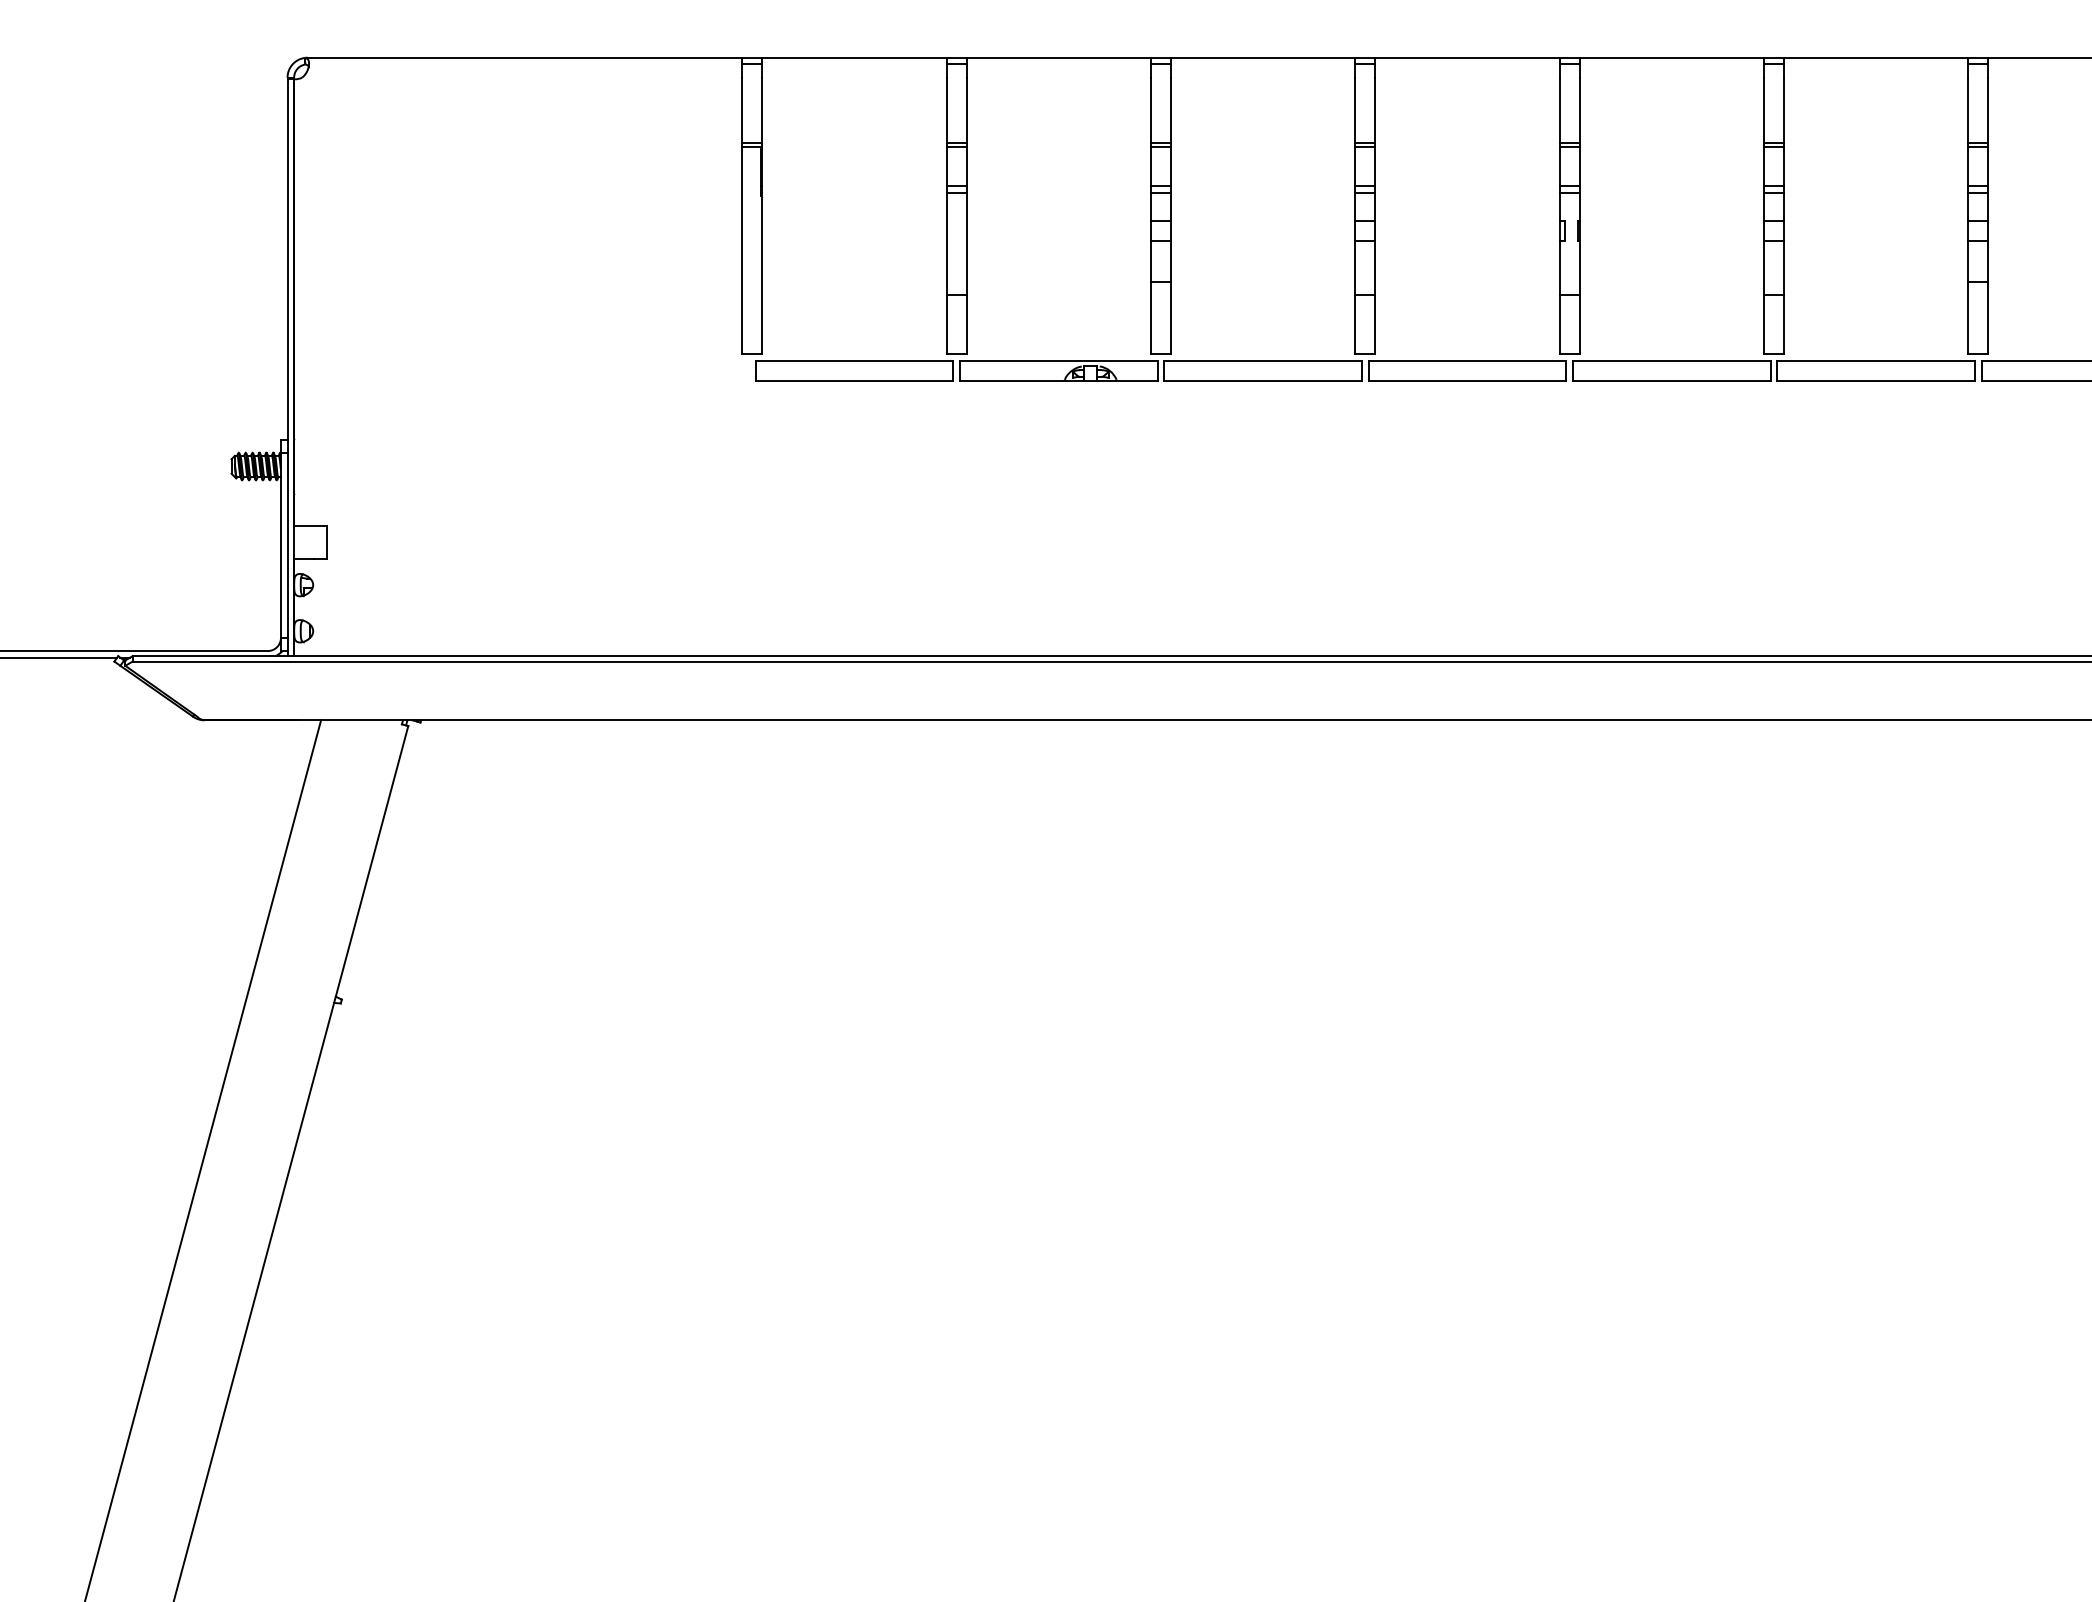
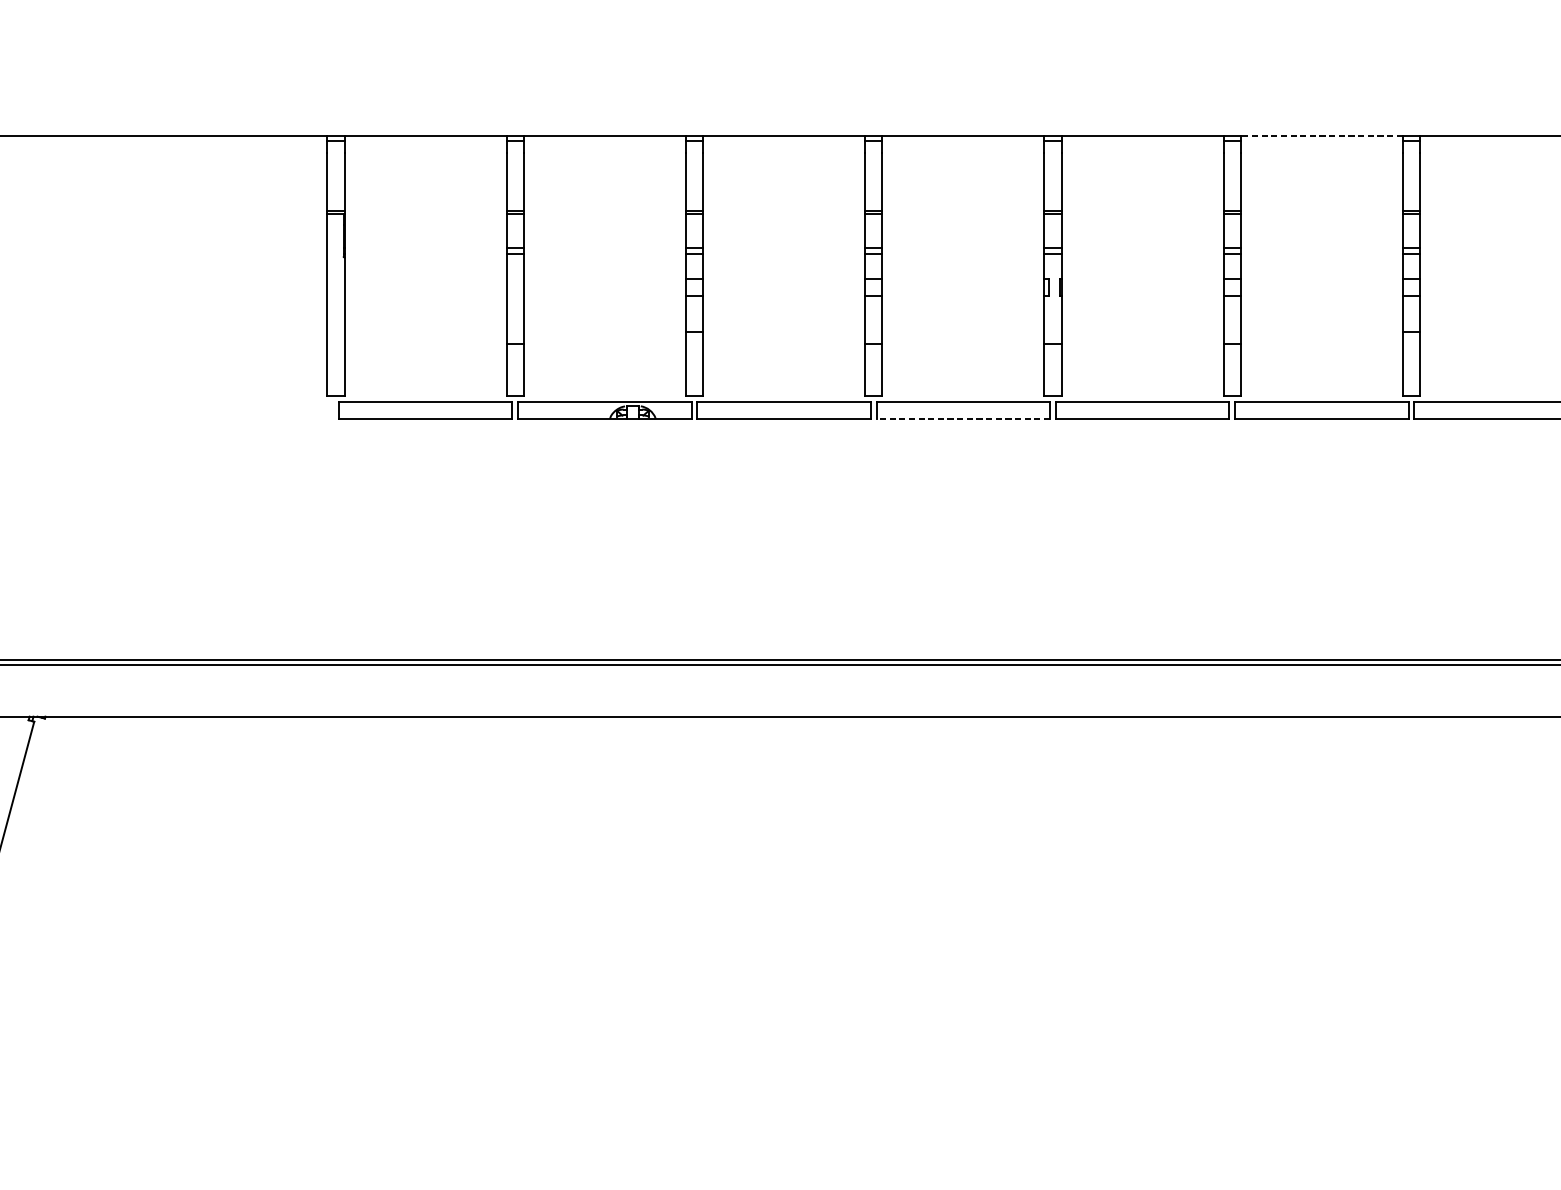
line: (1875, 57) -> (1321, 135), solid -> dashed
line: (1467, 380) -> (963, 418), solid -> dashed

